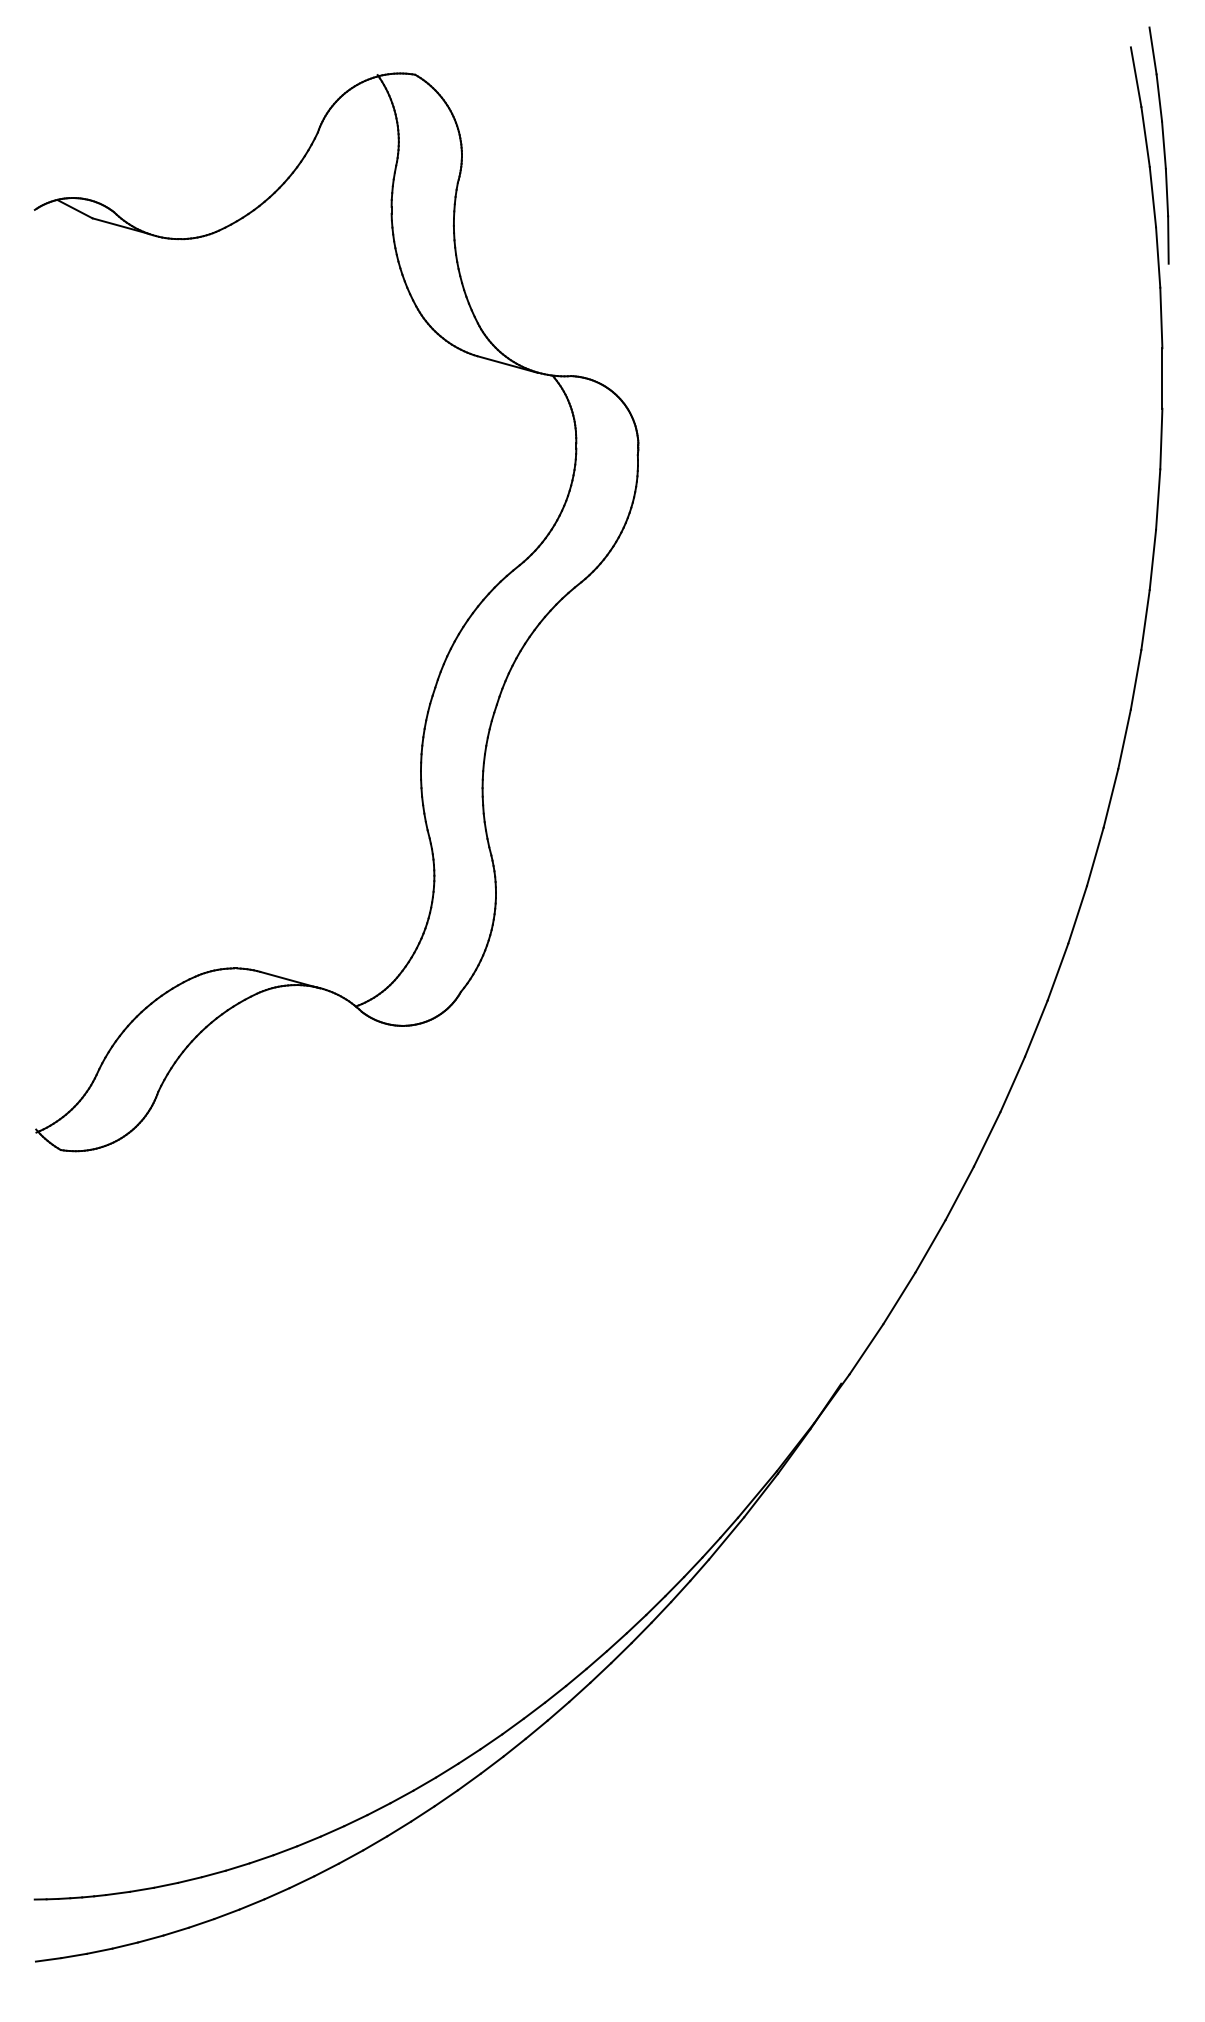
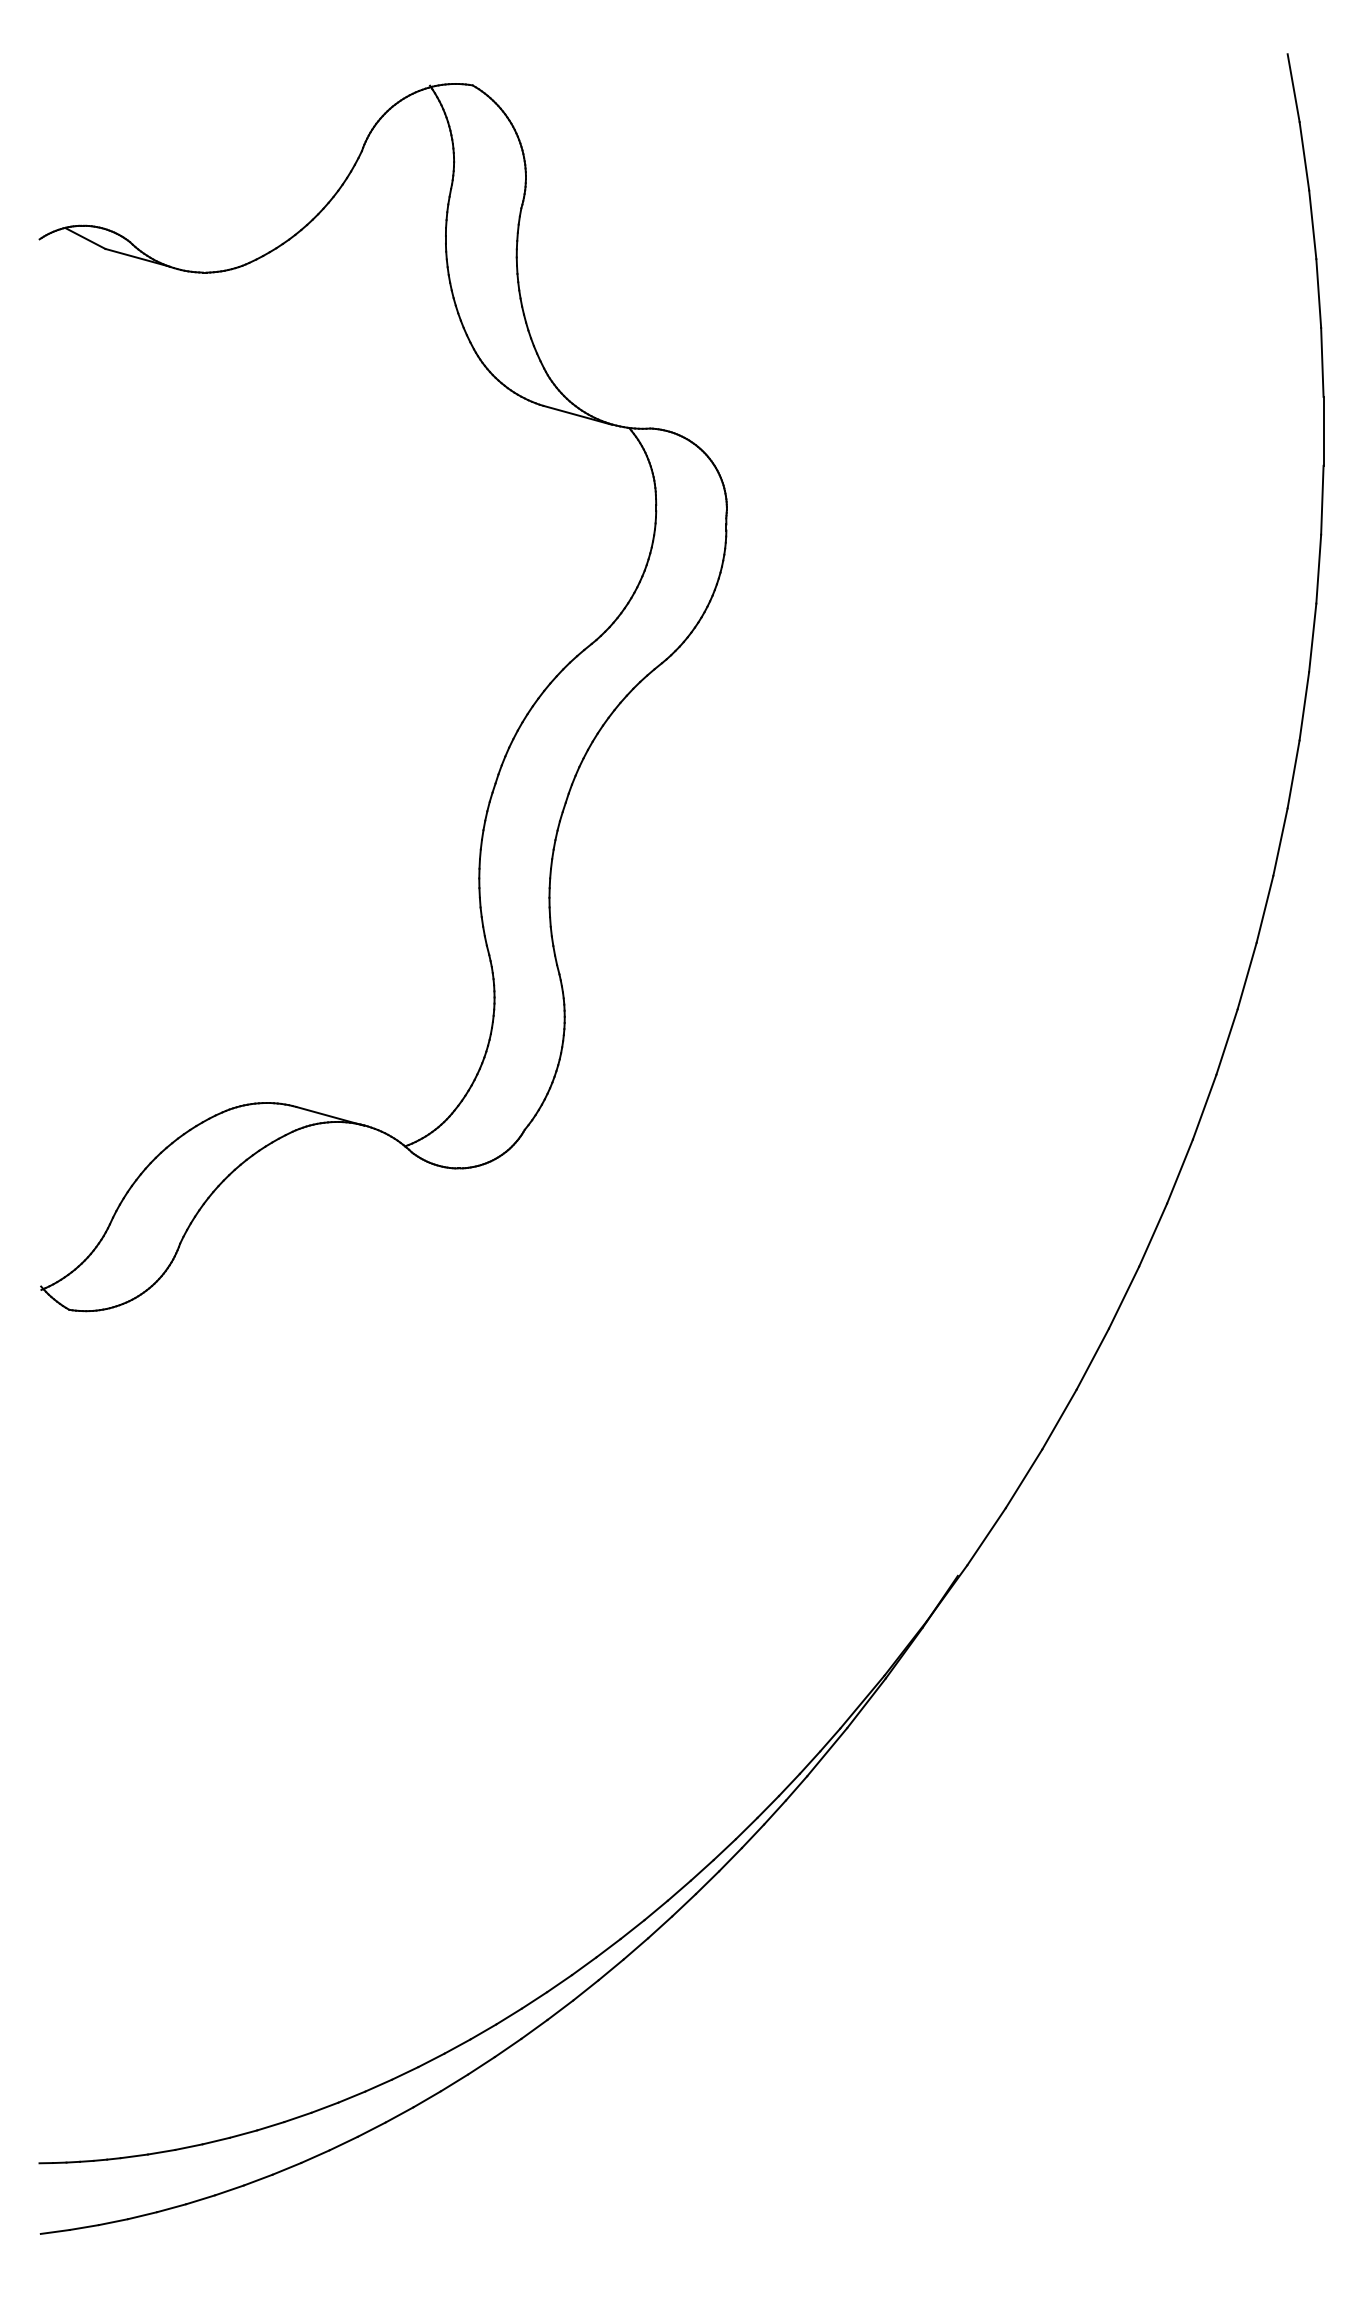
part: (1158, 145) -> (1319, 165), removed

